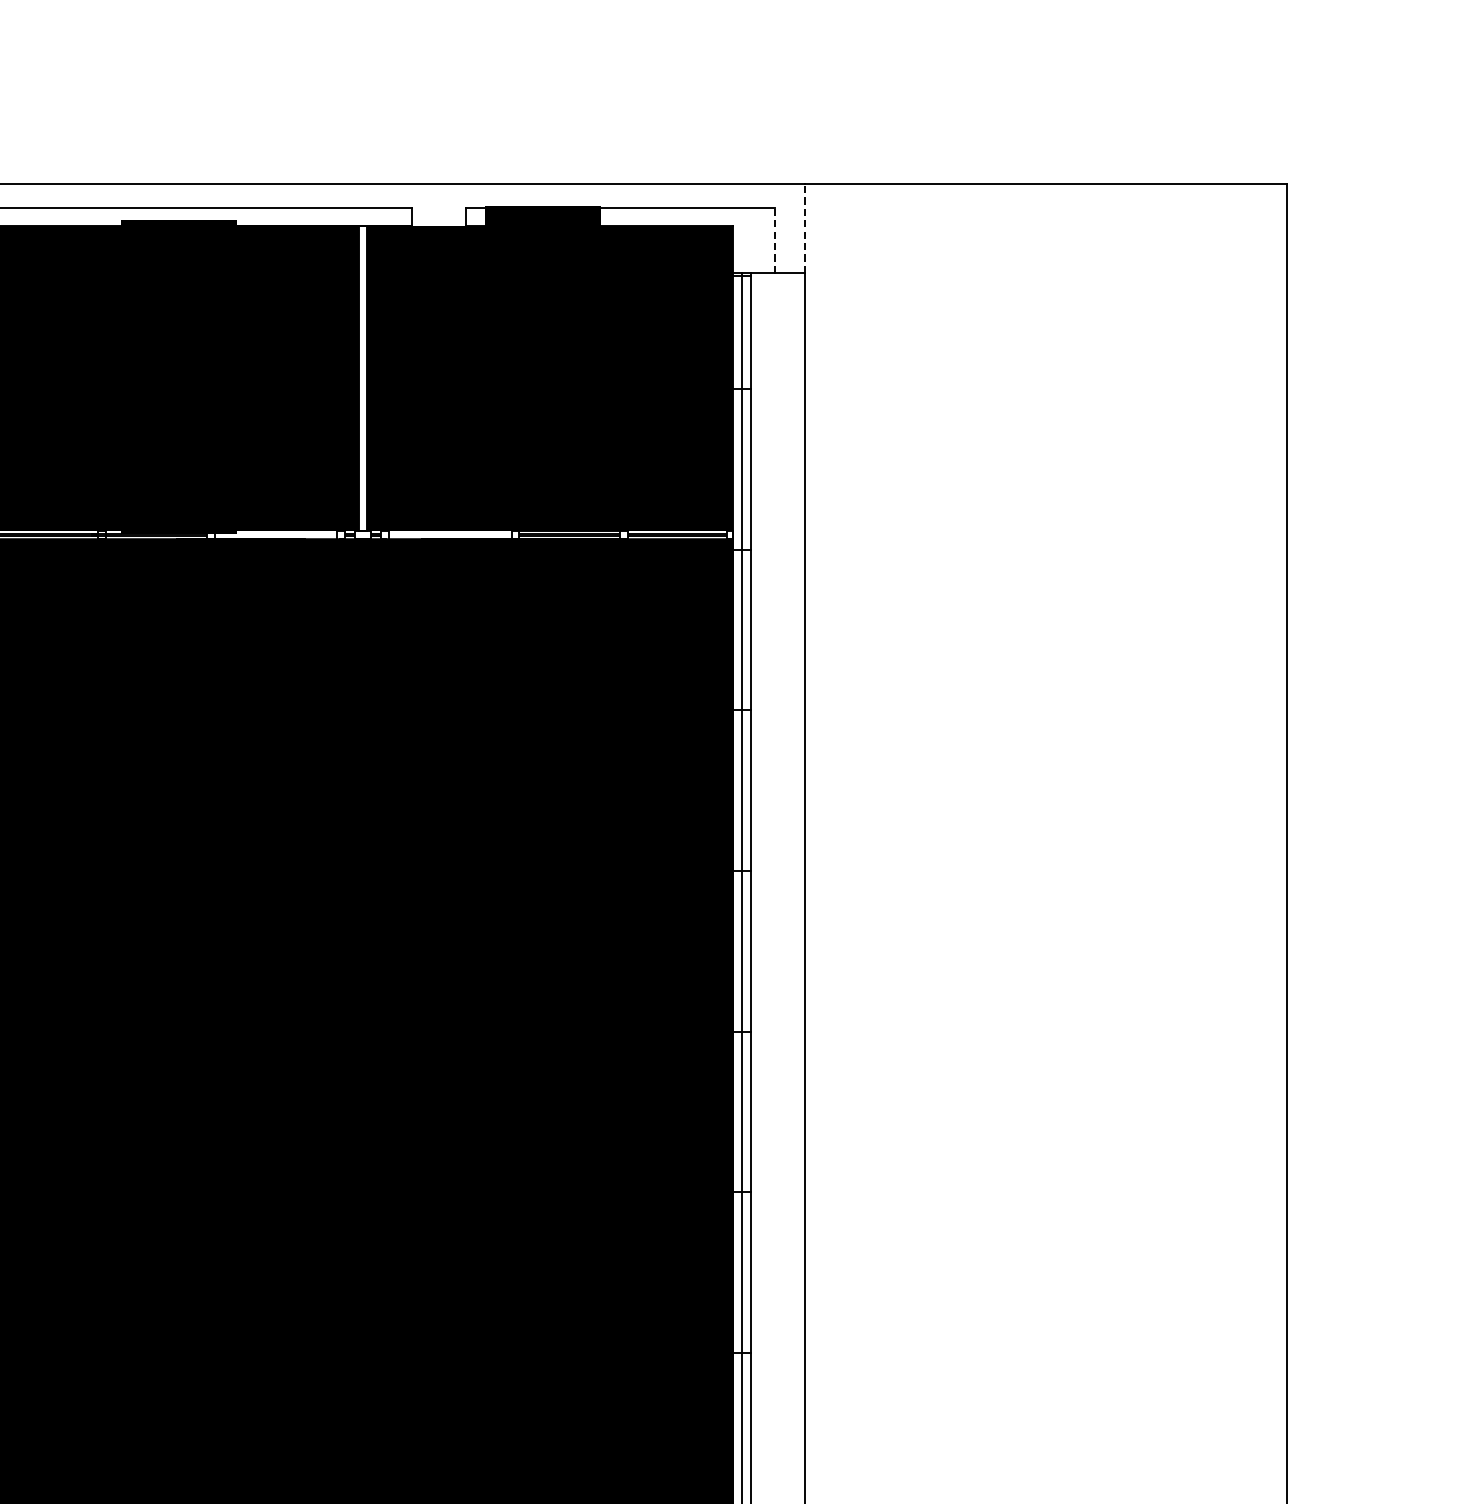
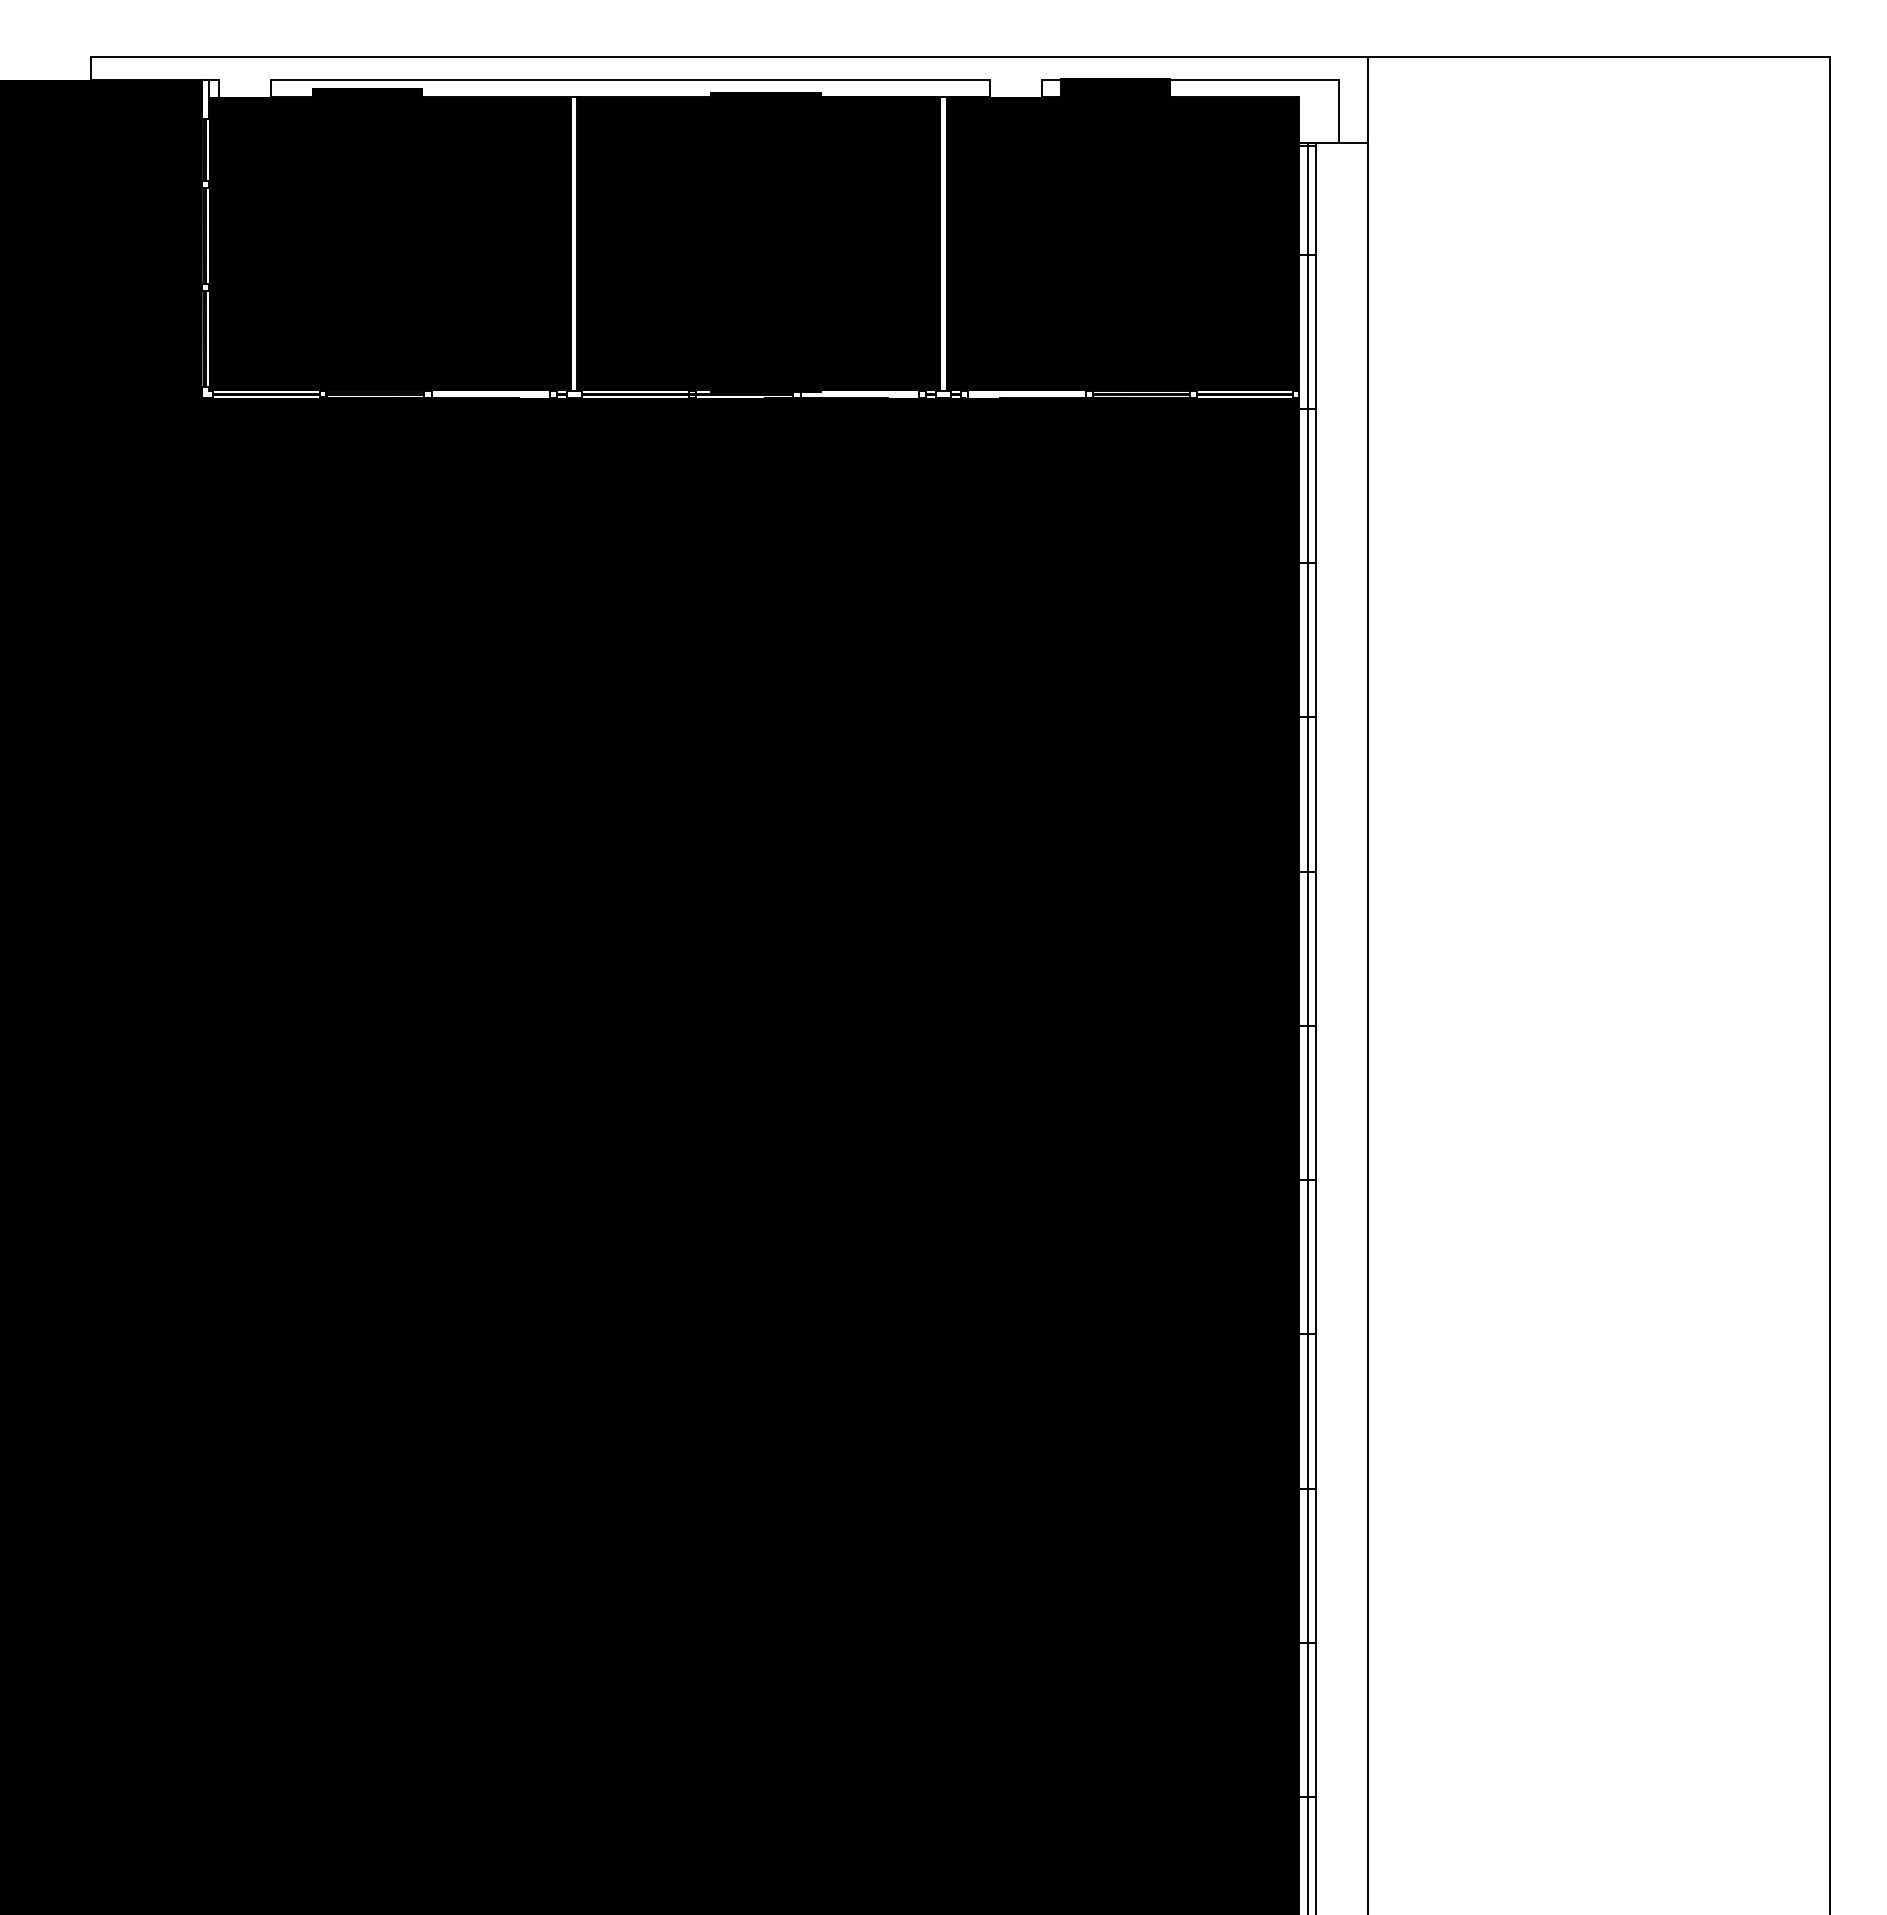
line: (804, 228) -> (1367, 100), dashed -> solid
line: (774, 240) -> (1338, 111), dashed -> solid

